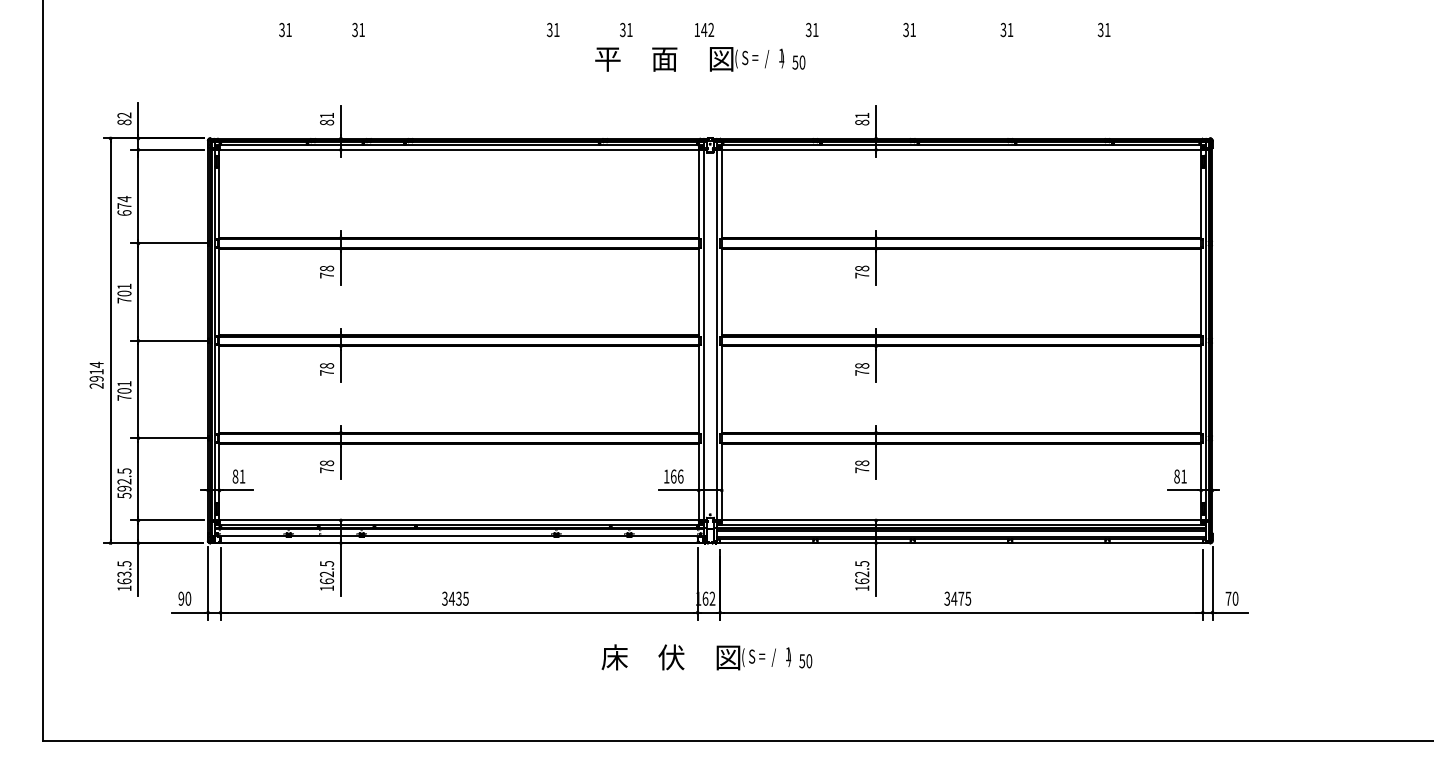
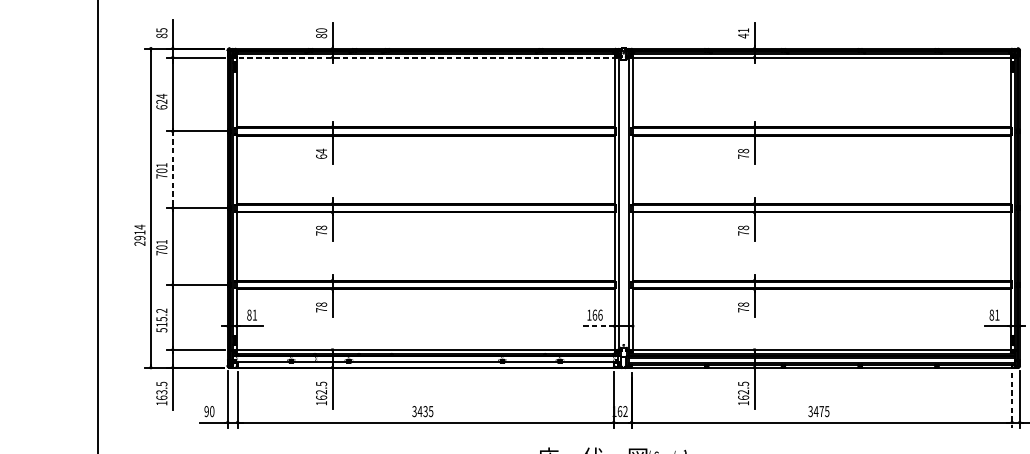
text: (124, 115) -> (161, 30), 82 -> 85
text: (326, 115) -> (321, 30), 81 -> 80
text: (862, 122) -> (743, 35), 81 -> 41
line: (459, 149) -> (426, 57), solid -> dashed
text: (124, 205) -> (161, 101), 674 -> 624
text: (327, 271) -> (321, 153), 78 -> 64
line: (138, 291) -> (172, 169), solid -> dashed
text: (124, 479) -> (161, 317), 592.5 -> 515.2
line: (678, 490) -> (598, 326), solid -> dashed
line: (1202, 584) -> (1011, 400), solid -> dashed

